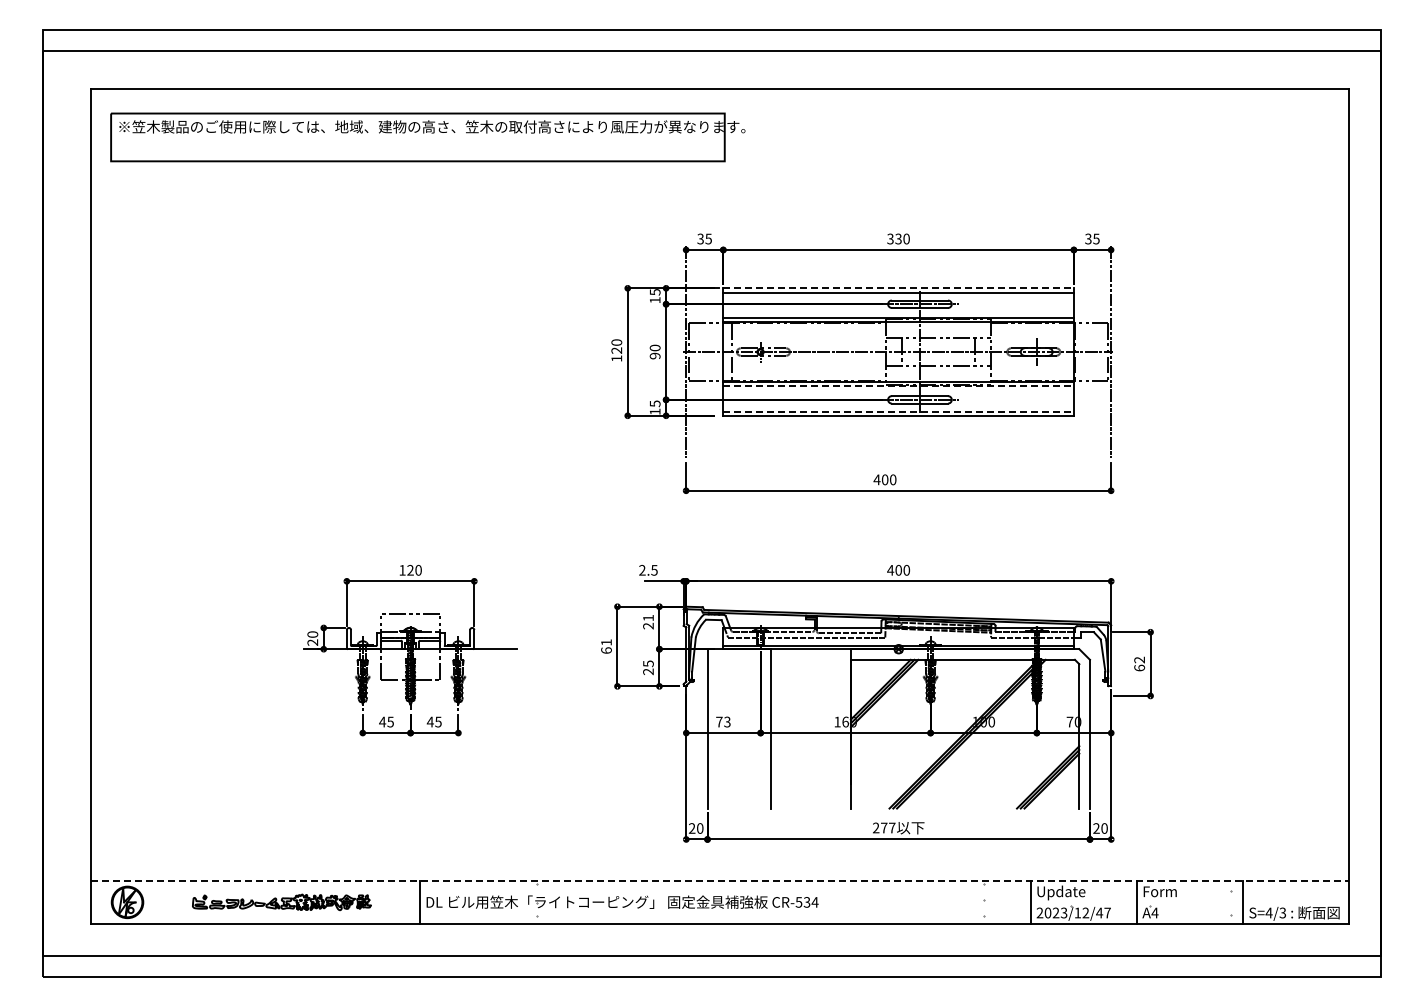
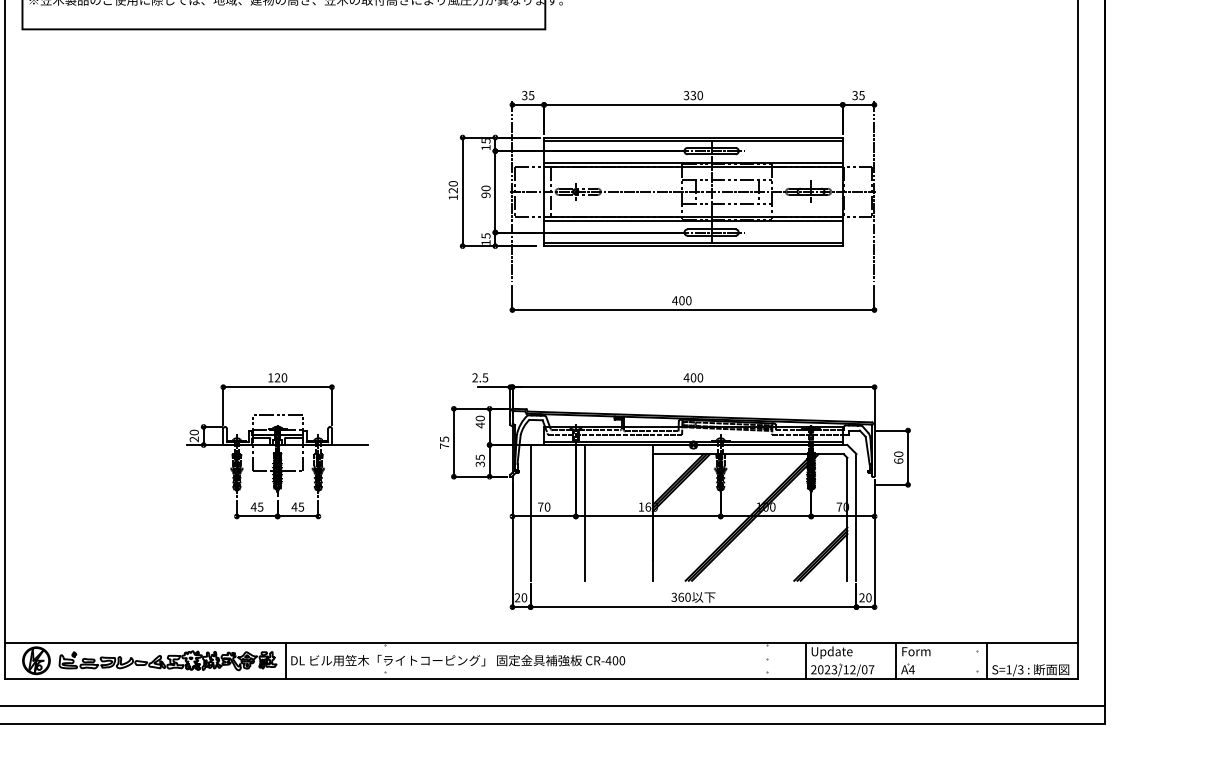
line: (899, 288) -> (694, 137), dashed -> solid
line: (899, 386) -> (694, 221), dashed -> solid
line: (899, 411) -> (694, 242), dashed -> solid
text: (648, 621) -> (480, 421), 21 -> 40
text: (606, 646) -> (444, 442), 61 -> 75
text: (1139, 659) -> (898, 453), 62 -> 60
text: (648, 671) -> (480, 464), 25 -> 35
text: (727, 721) -> (547, 506), 73 -> 70
text: (884, 827) -> (681, 596), 277 -> 360
line: (720, 881) -> (541, 642), dashed -> solid
part: (281, 902) -> (167, 660), size x1.43
text: (806, 902) -> (614, 660), CR-534 -> CR-400
text: (1099, 912) -> (864, 669), 2023/12/47 -> 2023/12/07
text: (1268, 912) -> (1008, 669), S=4/3 -> S=1/3

